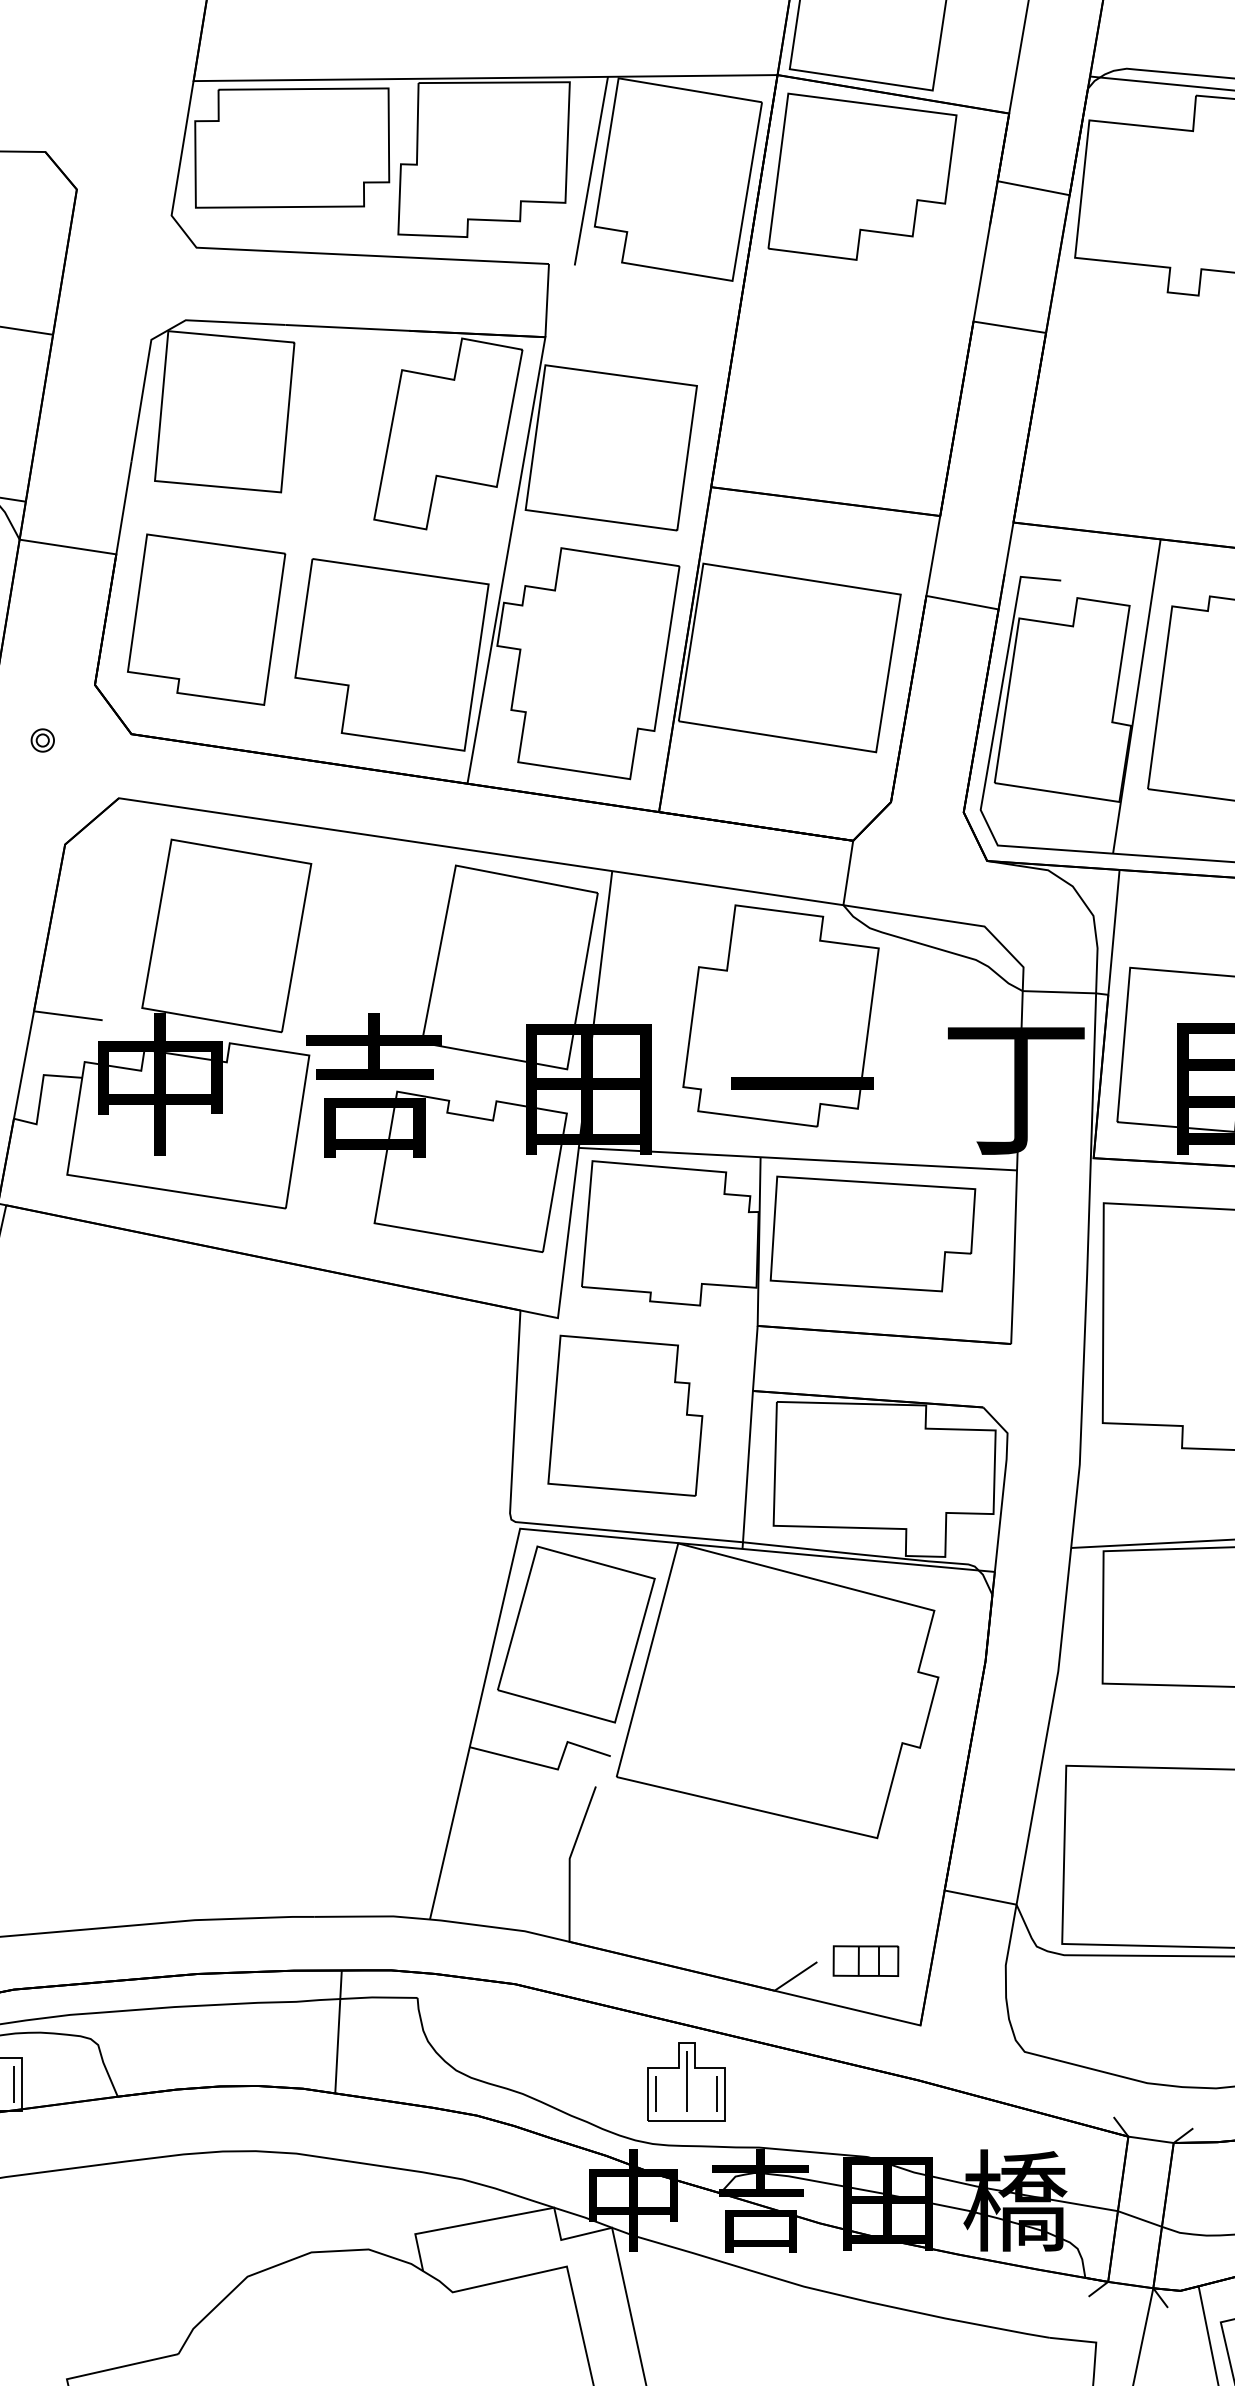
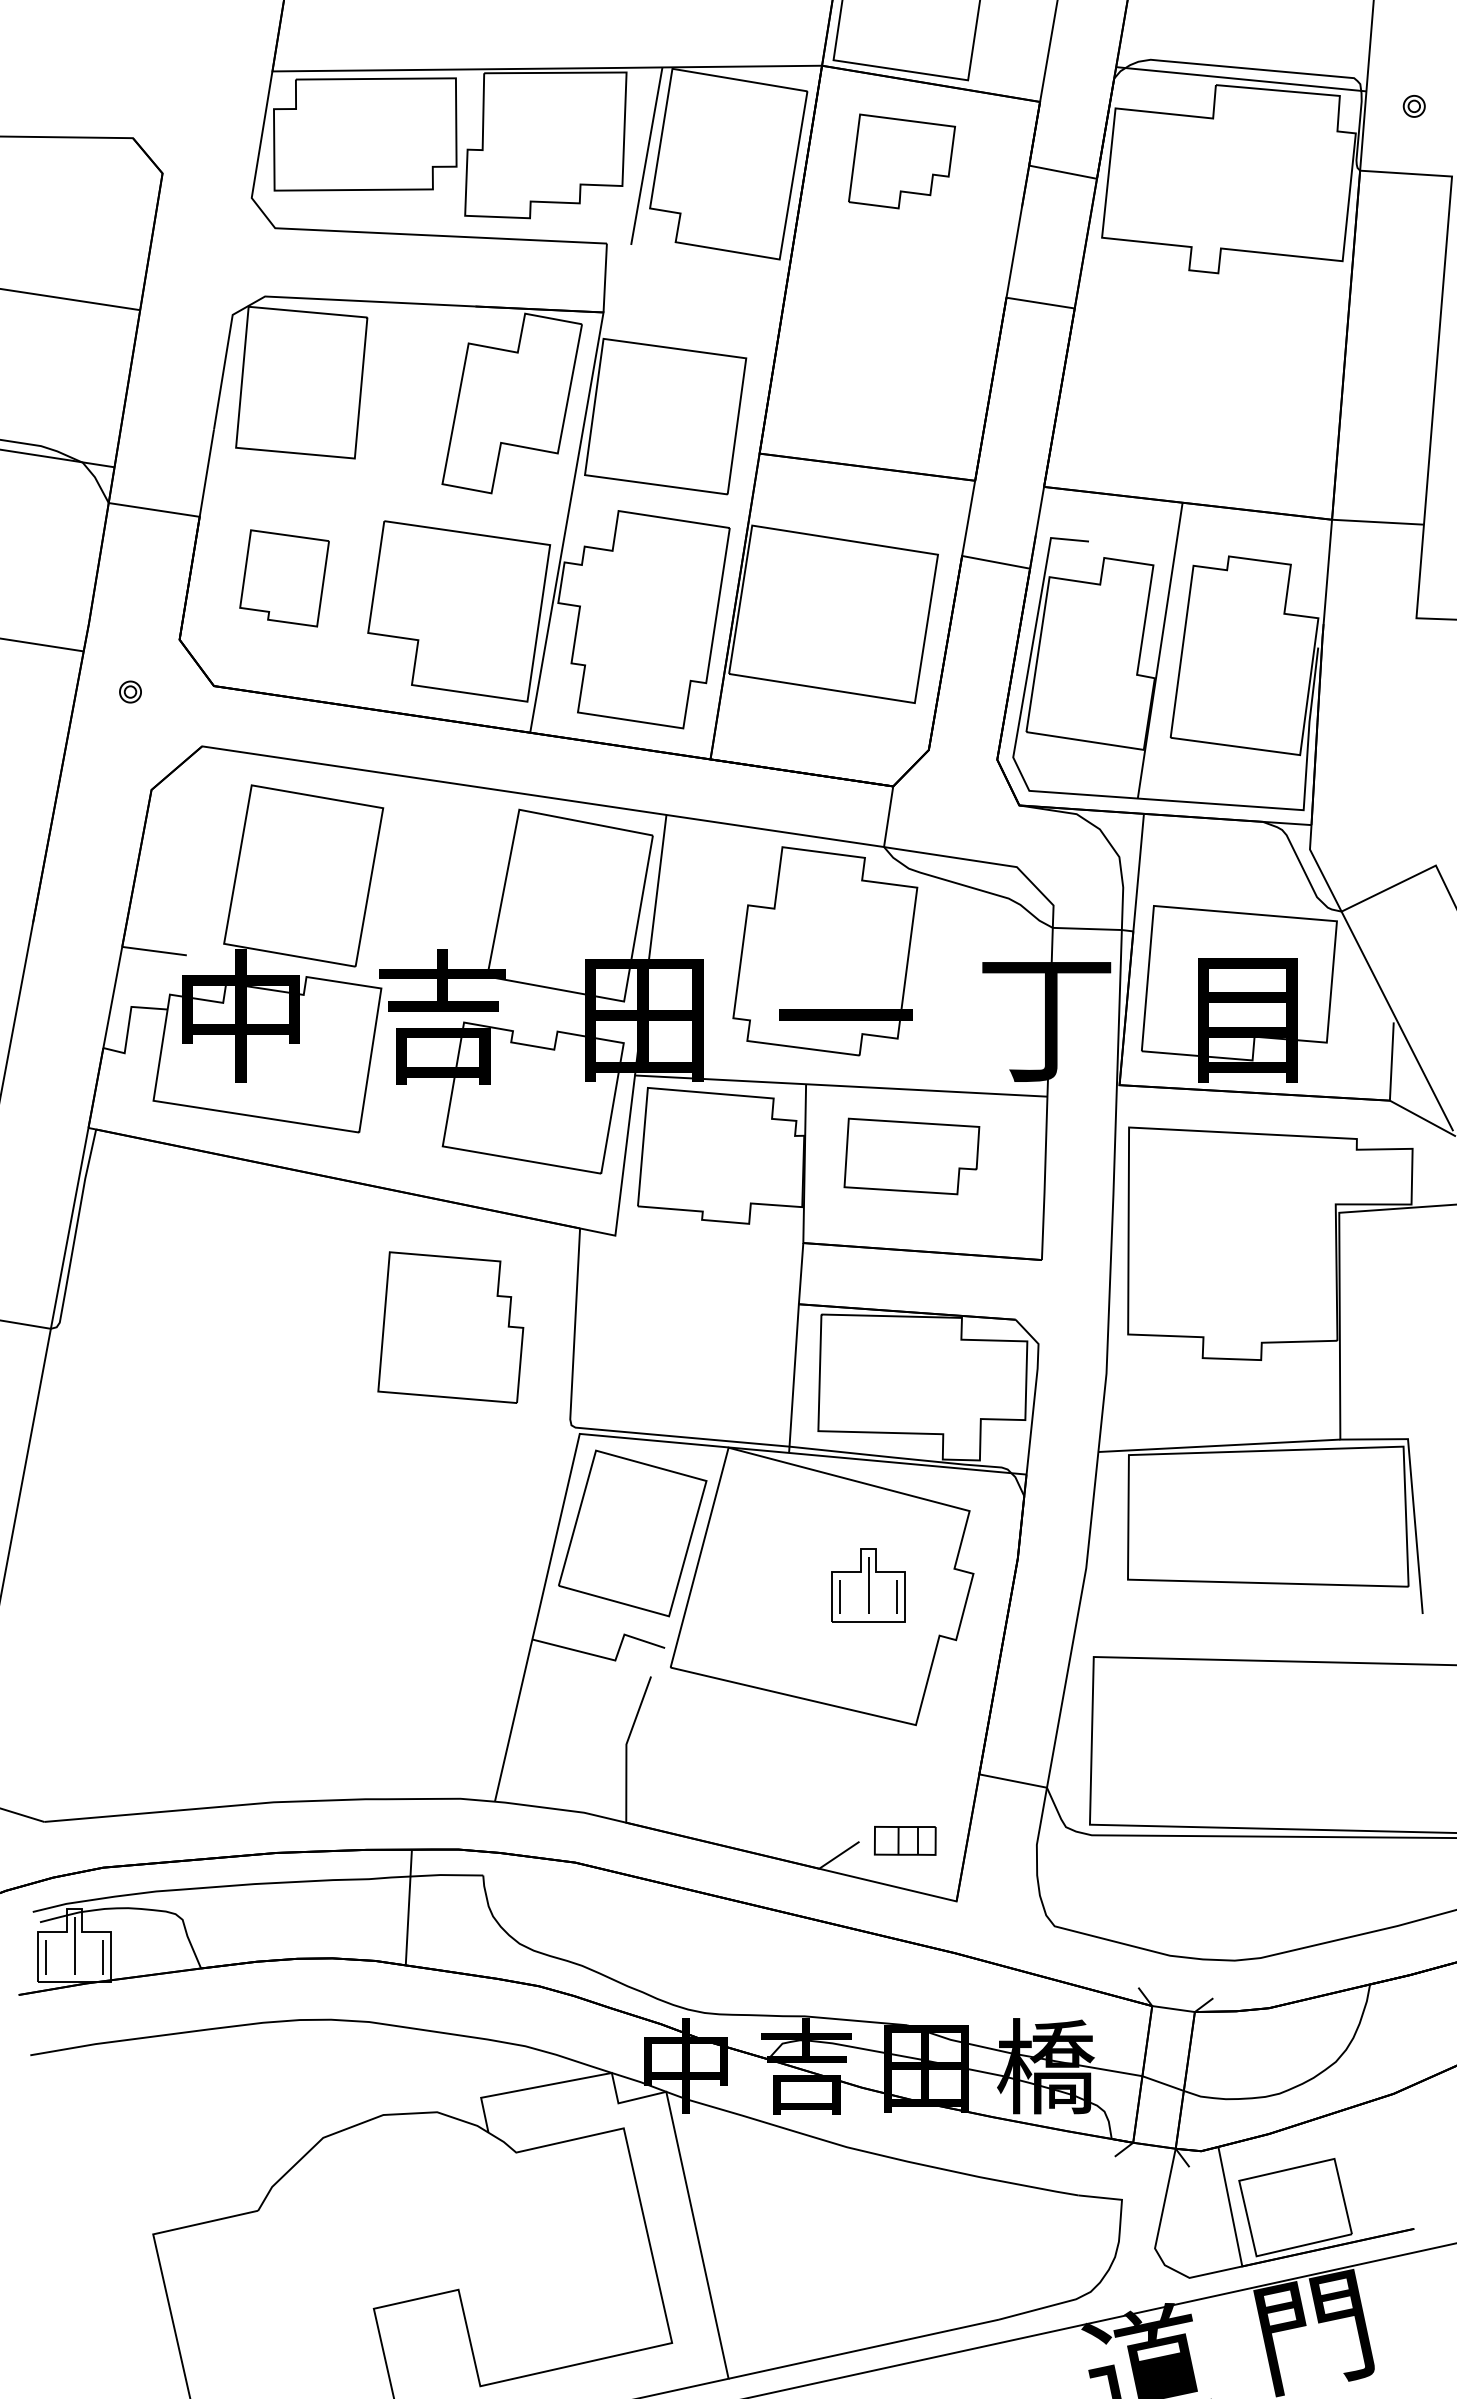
part: (861, 176) -> (901, 161), size x0.6
part: (206, 619) -> (284, 578), size x0.6
part: (872, 1233) -> (911, 1156), size x0.7
part: (625, 1415) -> (450, 1327), moved
part: (686, 2081) -> (868, 1585), moved

